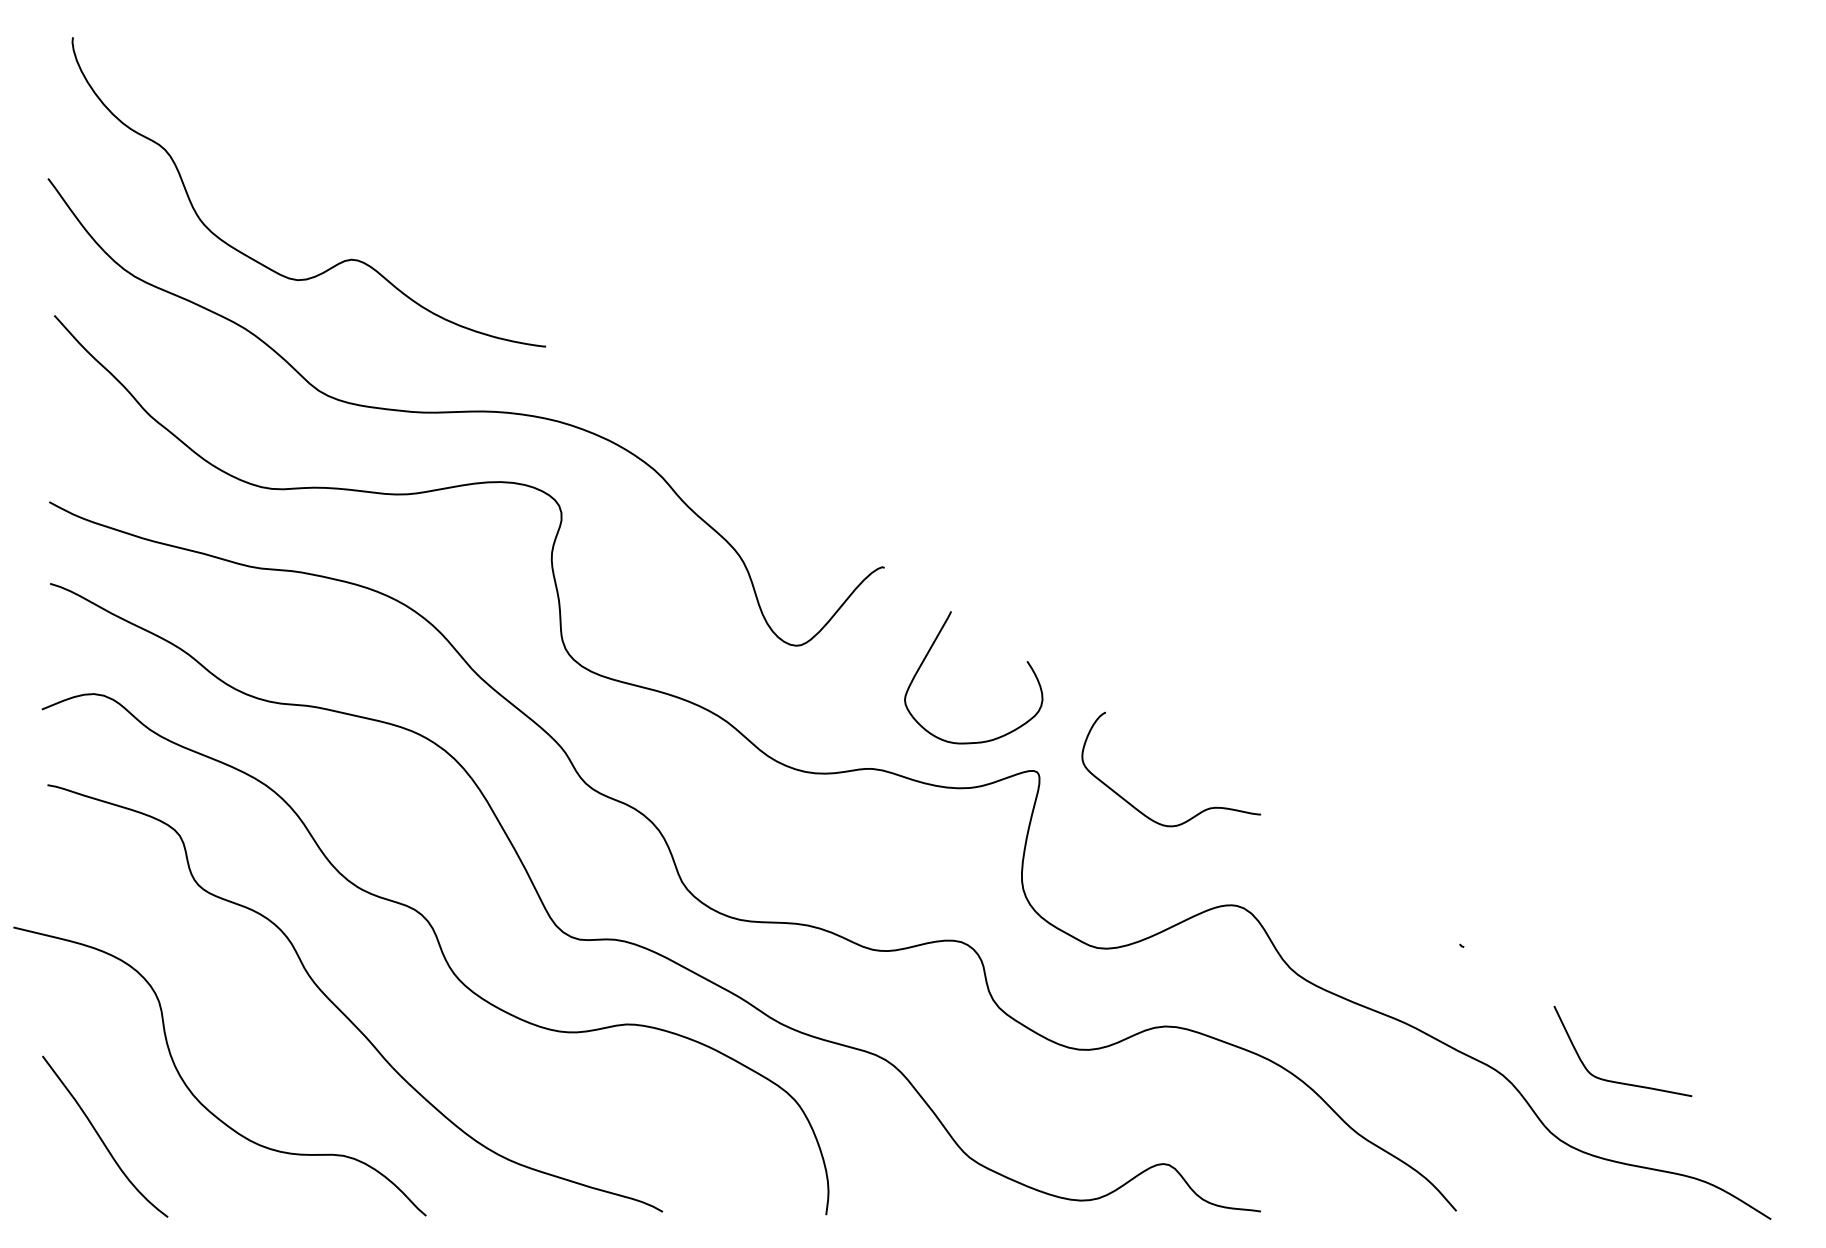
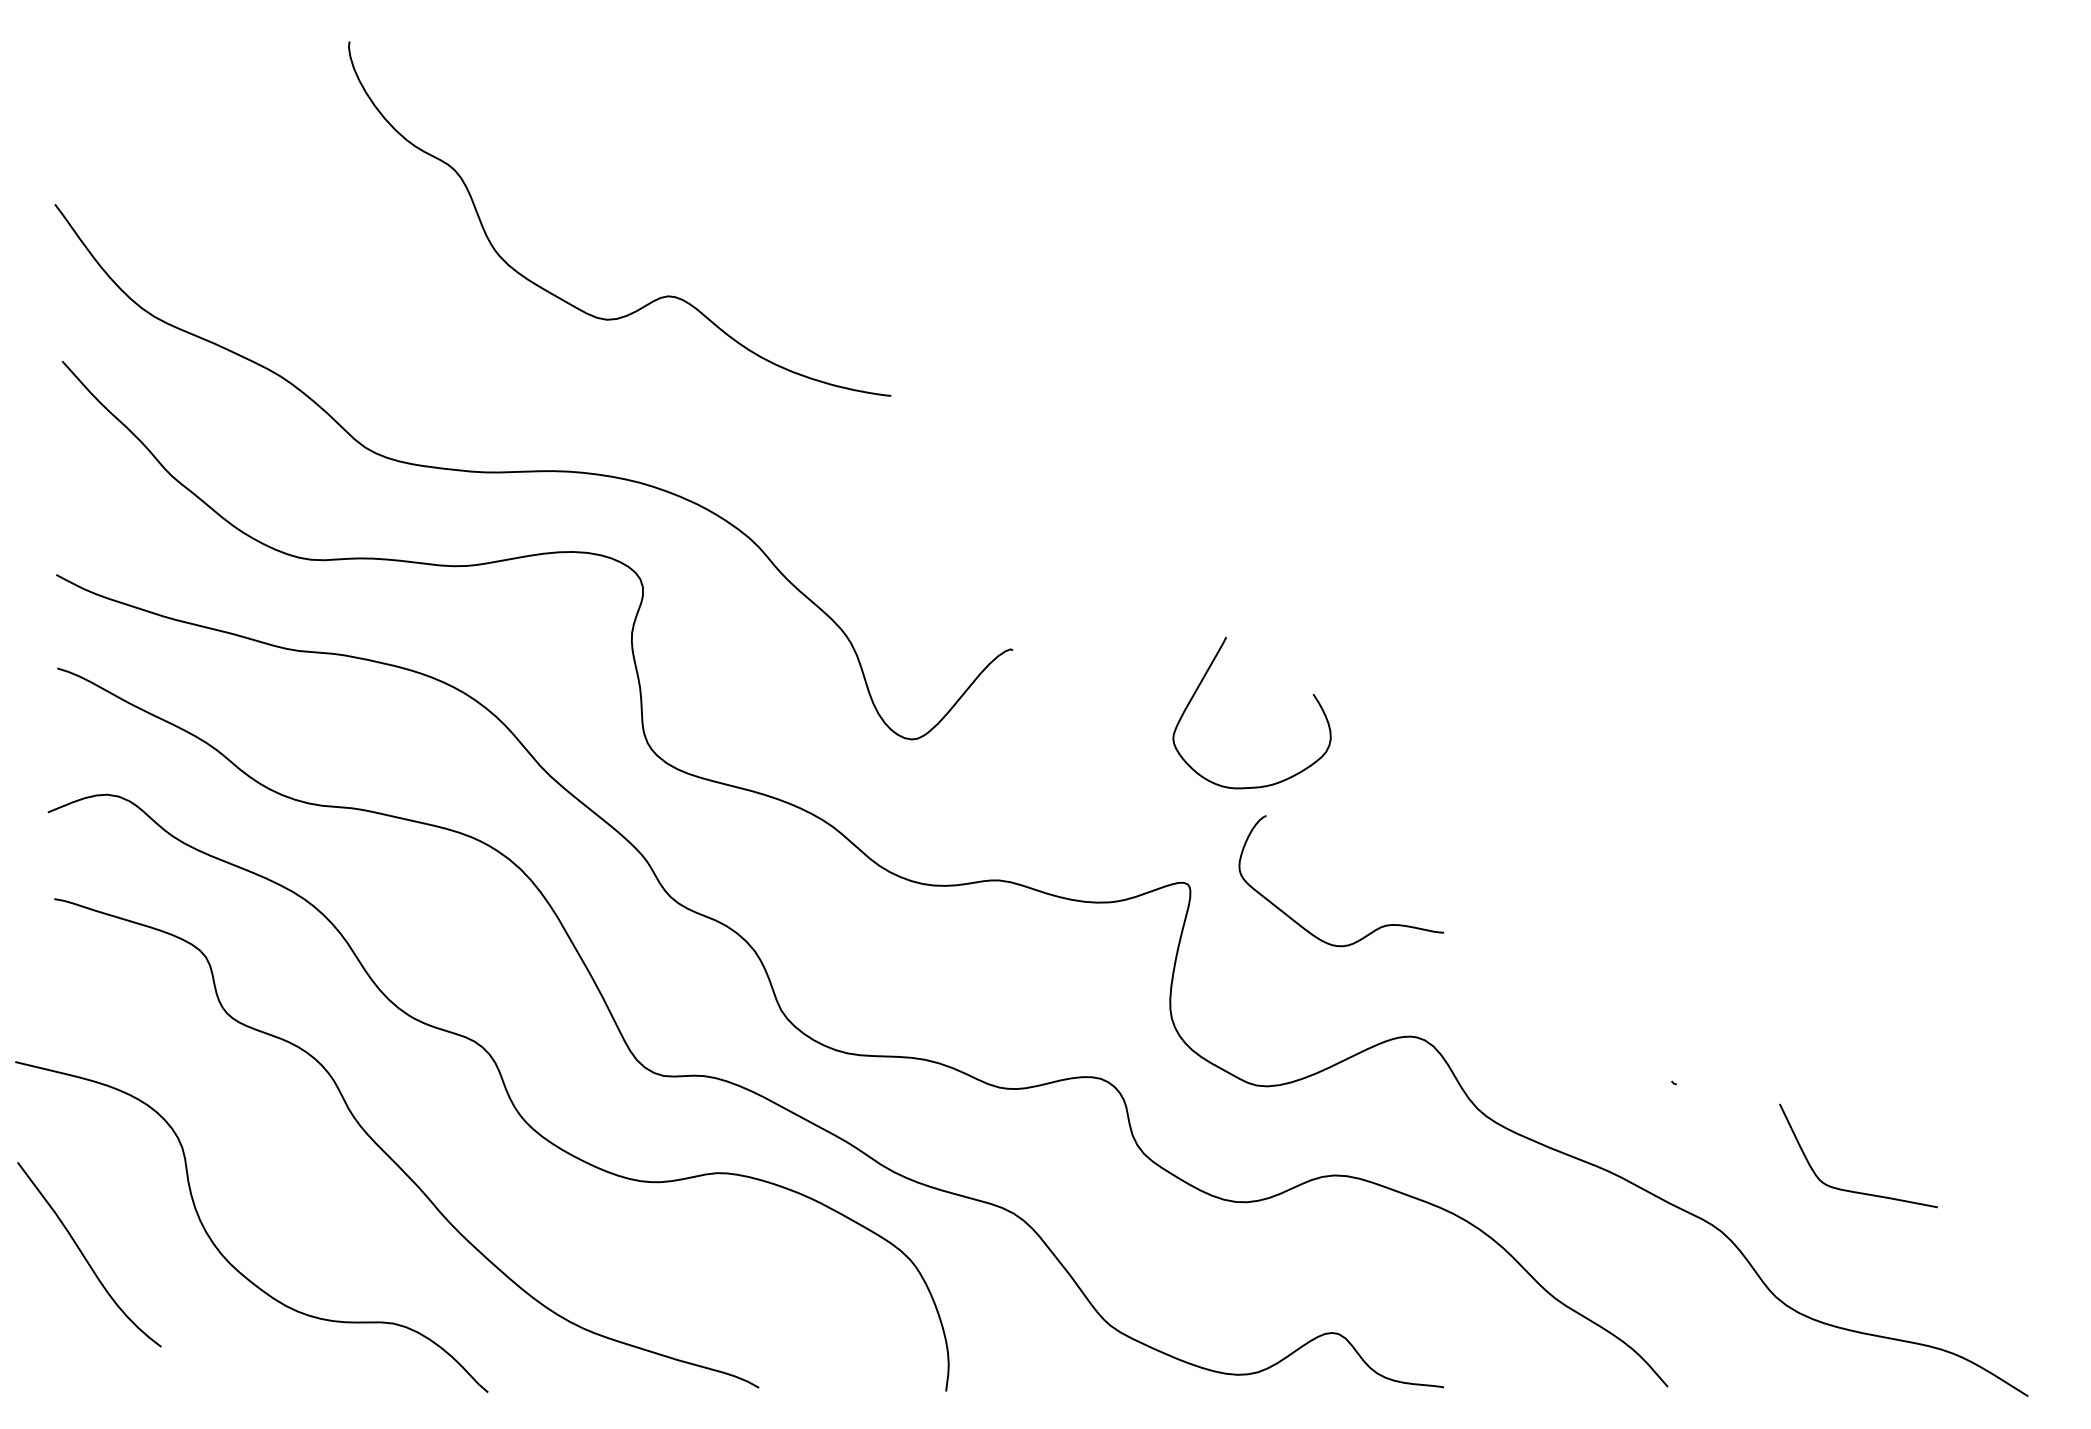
curve: (342, 260) -> (658, 297), moved
curve: (927, 655) -> (1199, 687), moved
curve: (1617, 1081) -> (1852, 1190), moved
curve: (101, 1138) -> (85, 1256), moved

